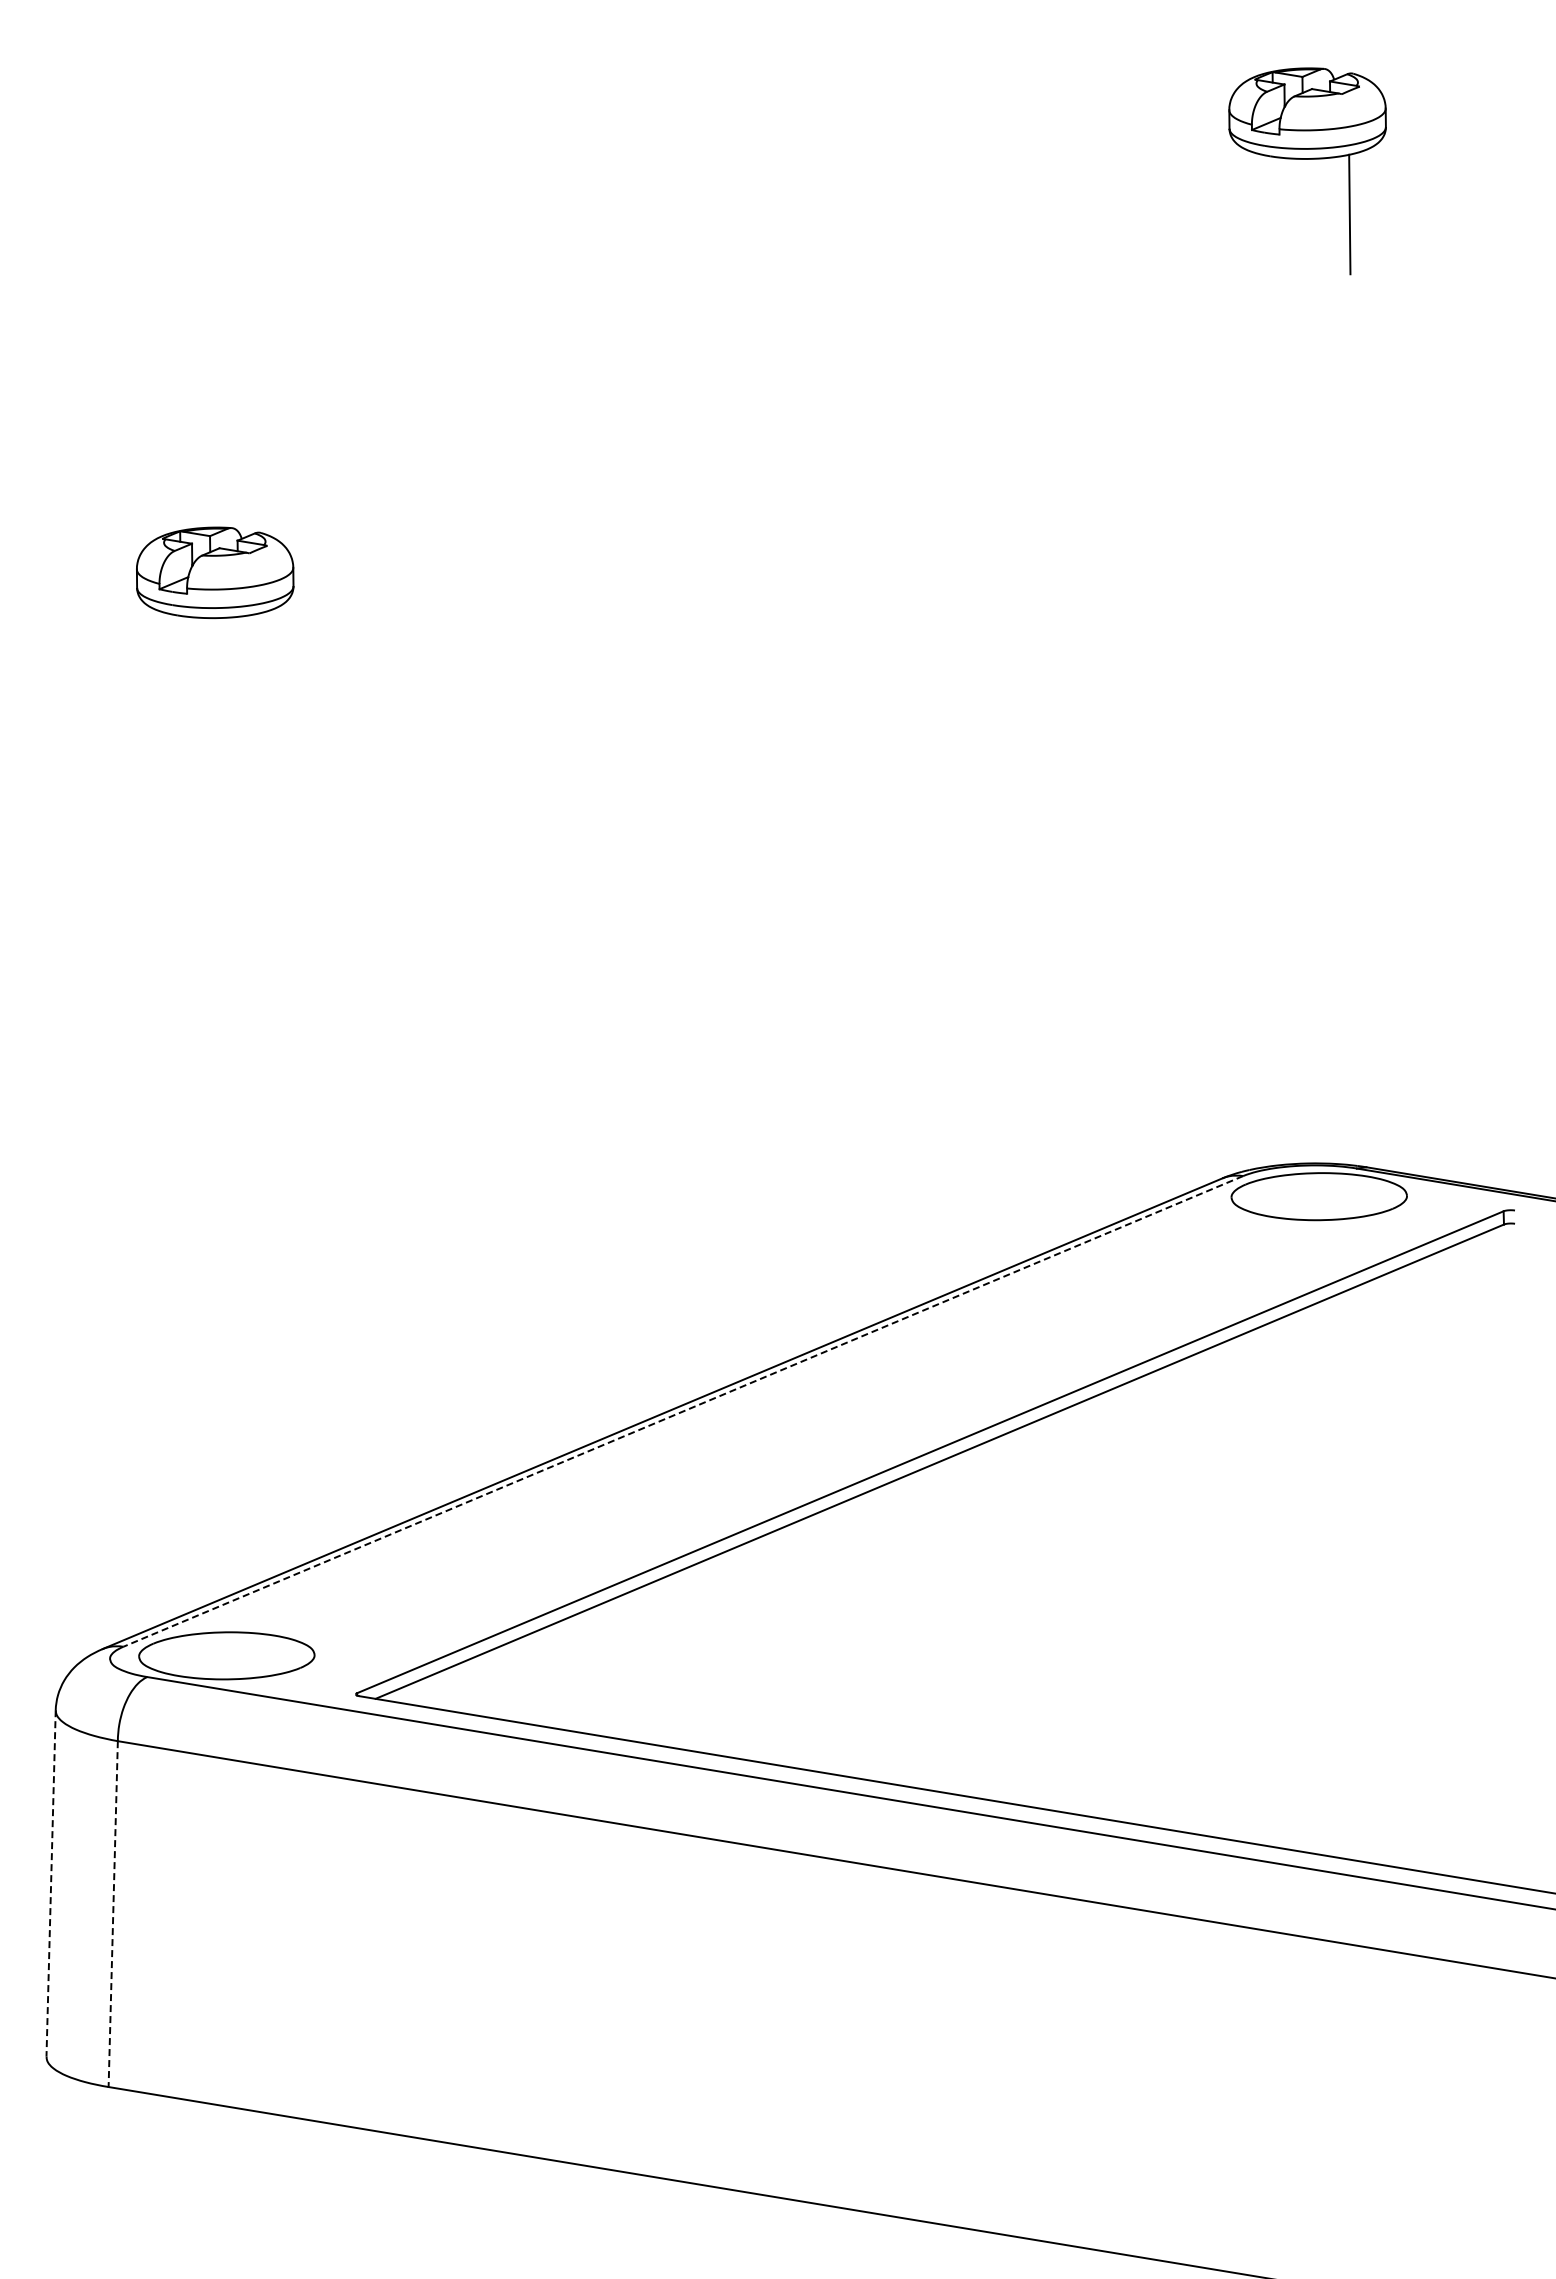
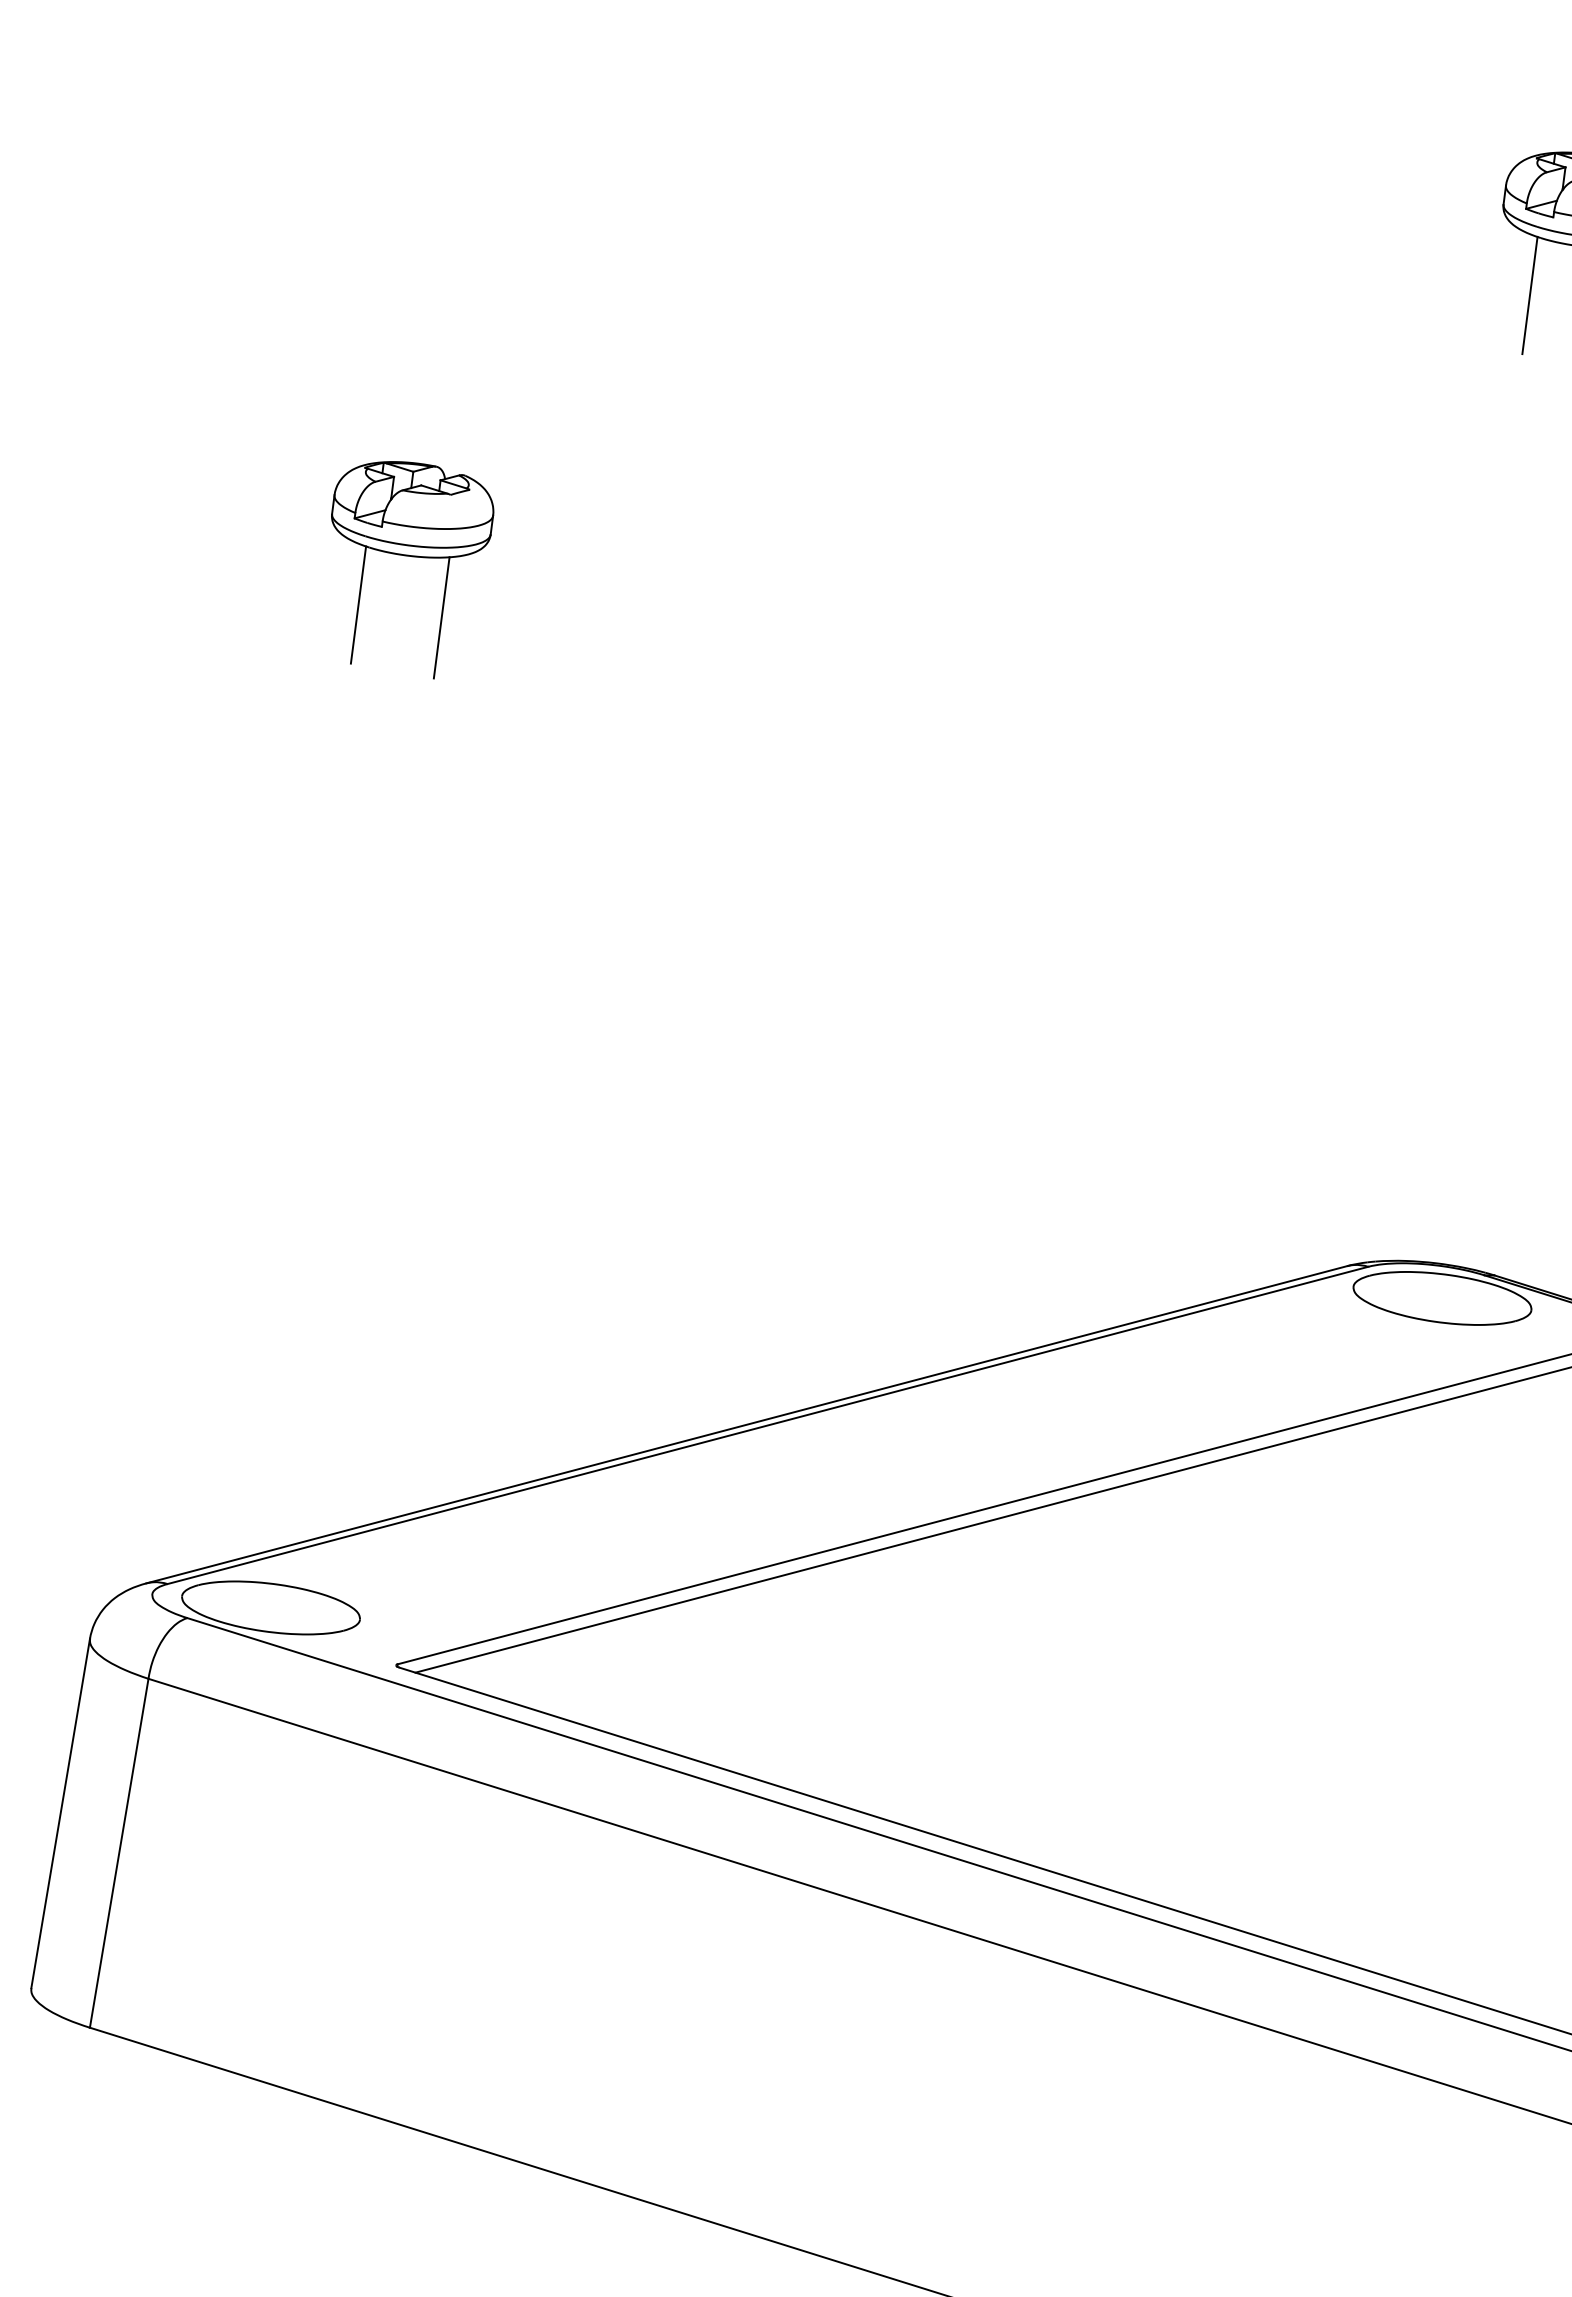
line: (1267, 213) -> (1529, 295), added
line: (174, 672) -> (357, 604), added
line: (257, 673) -> (441, 617), added
line: (682, 1411) -> (767, 1425), dashed -> solid
line: (51, 1883) -> (61, 1813), dashed -> solid
line: (113, 1914) -> (119, 1853), dashed -> solid

